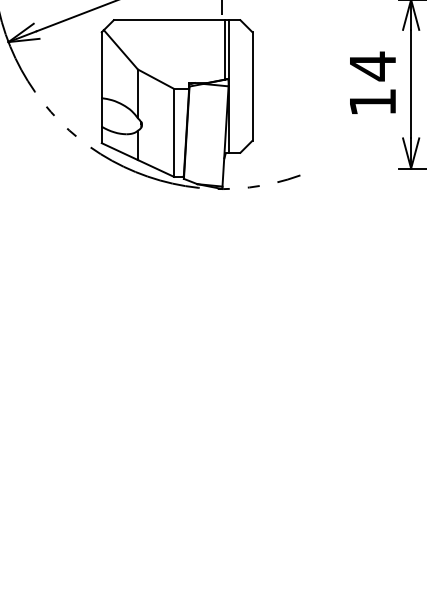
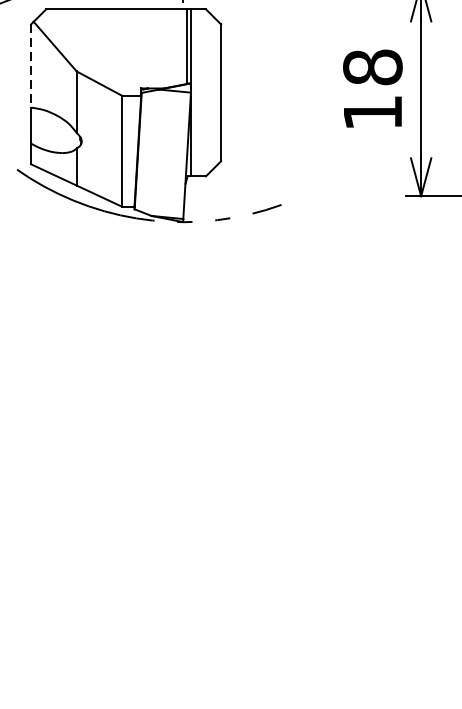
line: (101, 65) -> (30, 66), solid -> dashed
text: (372, 66) -> (372, 67), 14 -> 18

